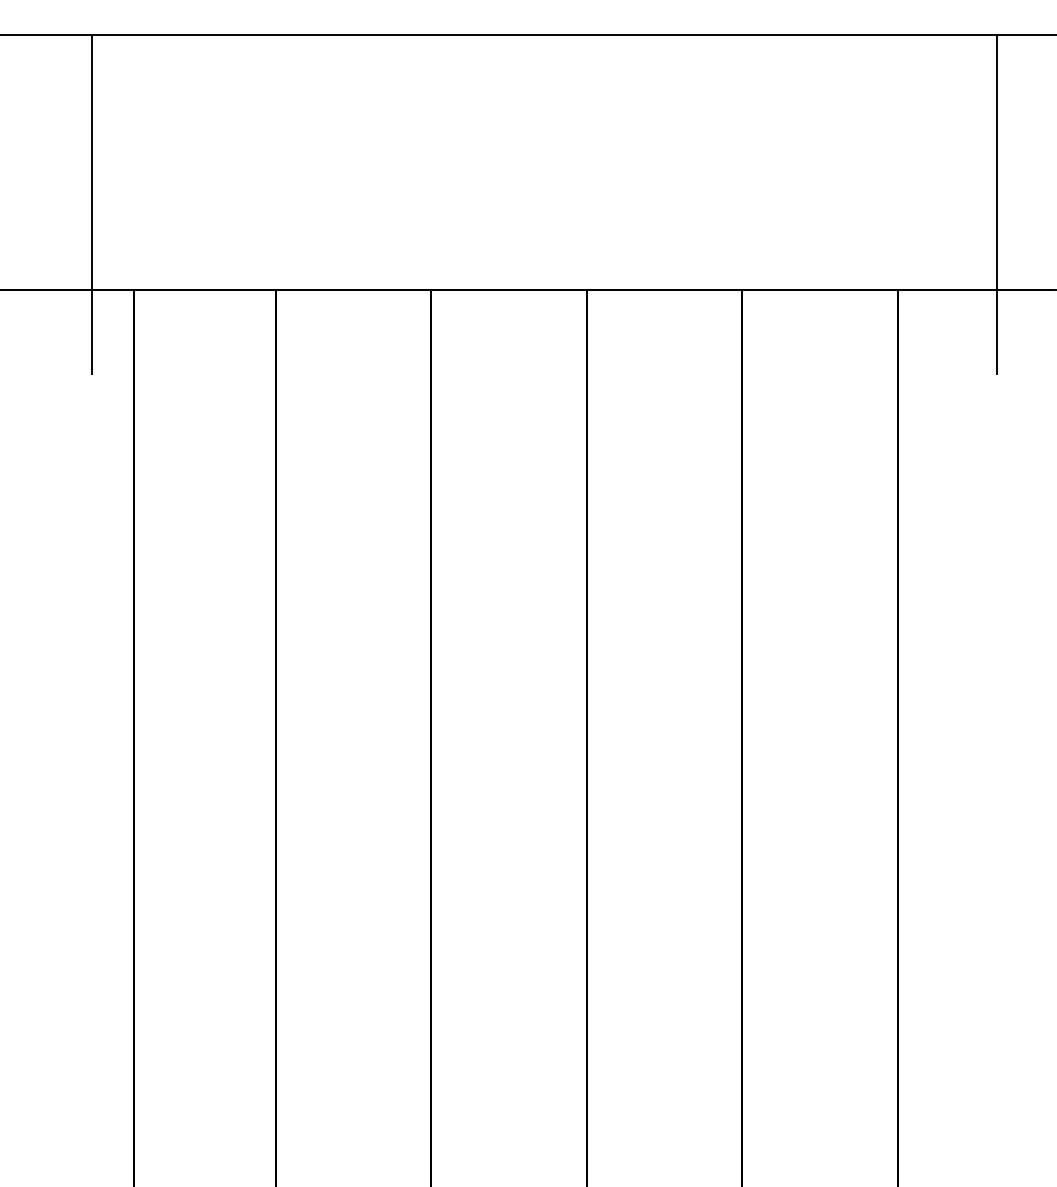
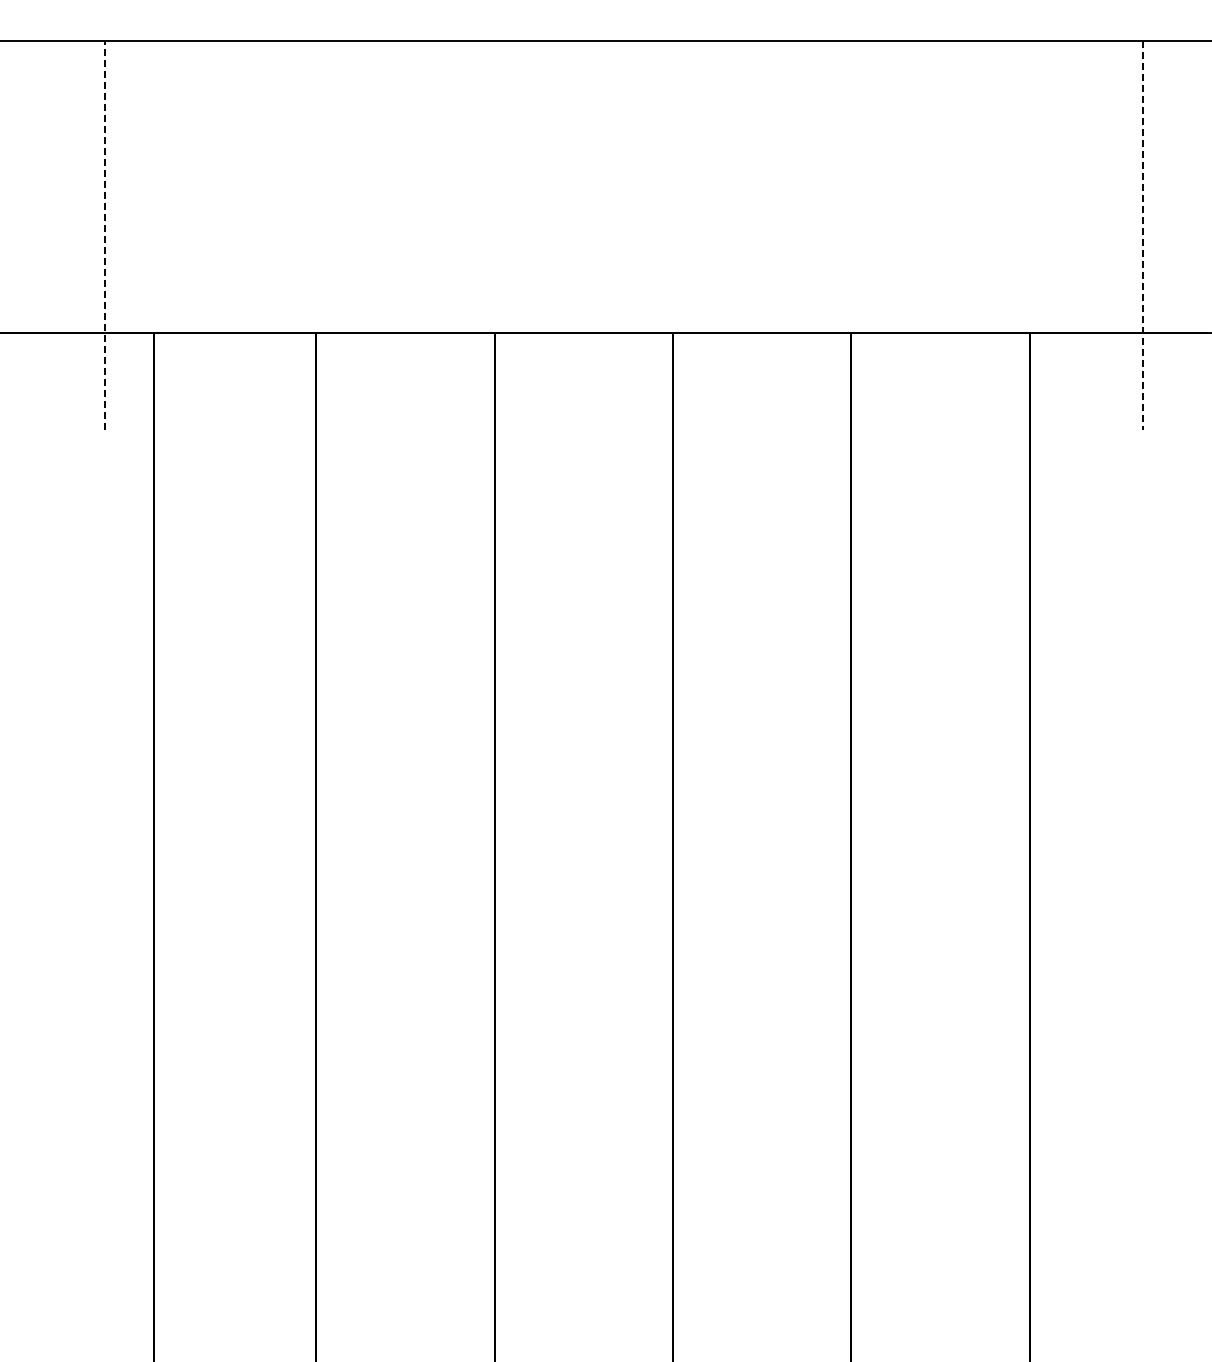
line: (92, 205) -> (105, 235), solid -> dashed
line: (997, 205) -> (1143, 235), solid -> dashed

